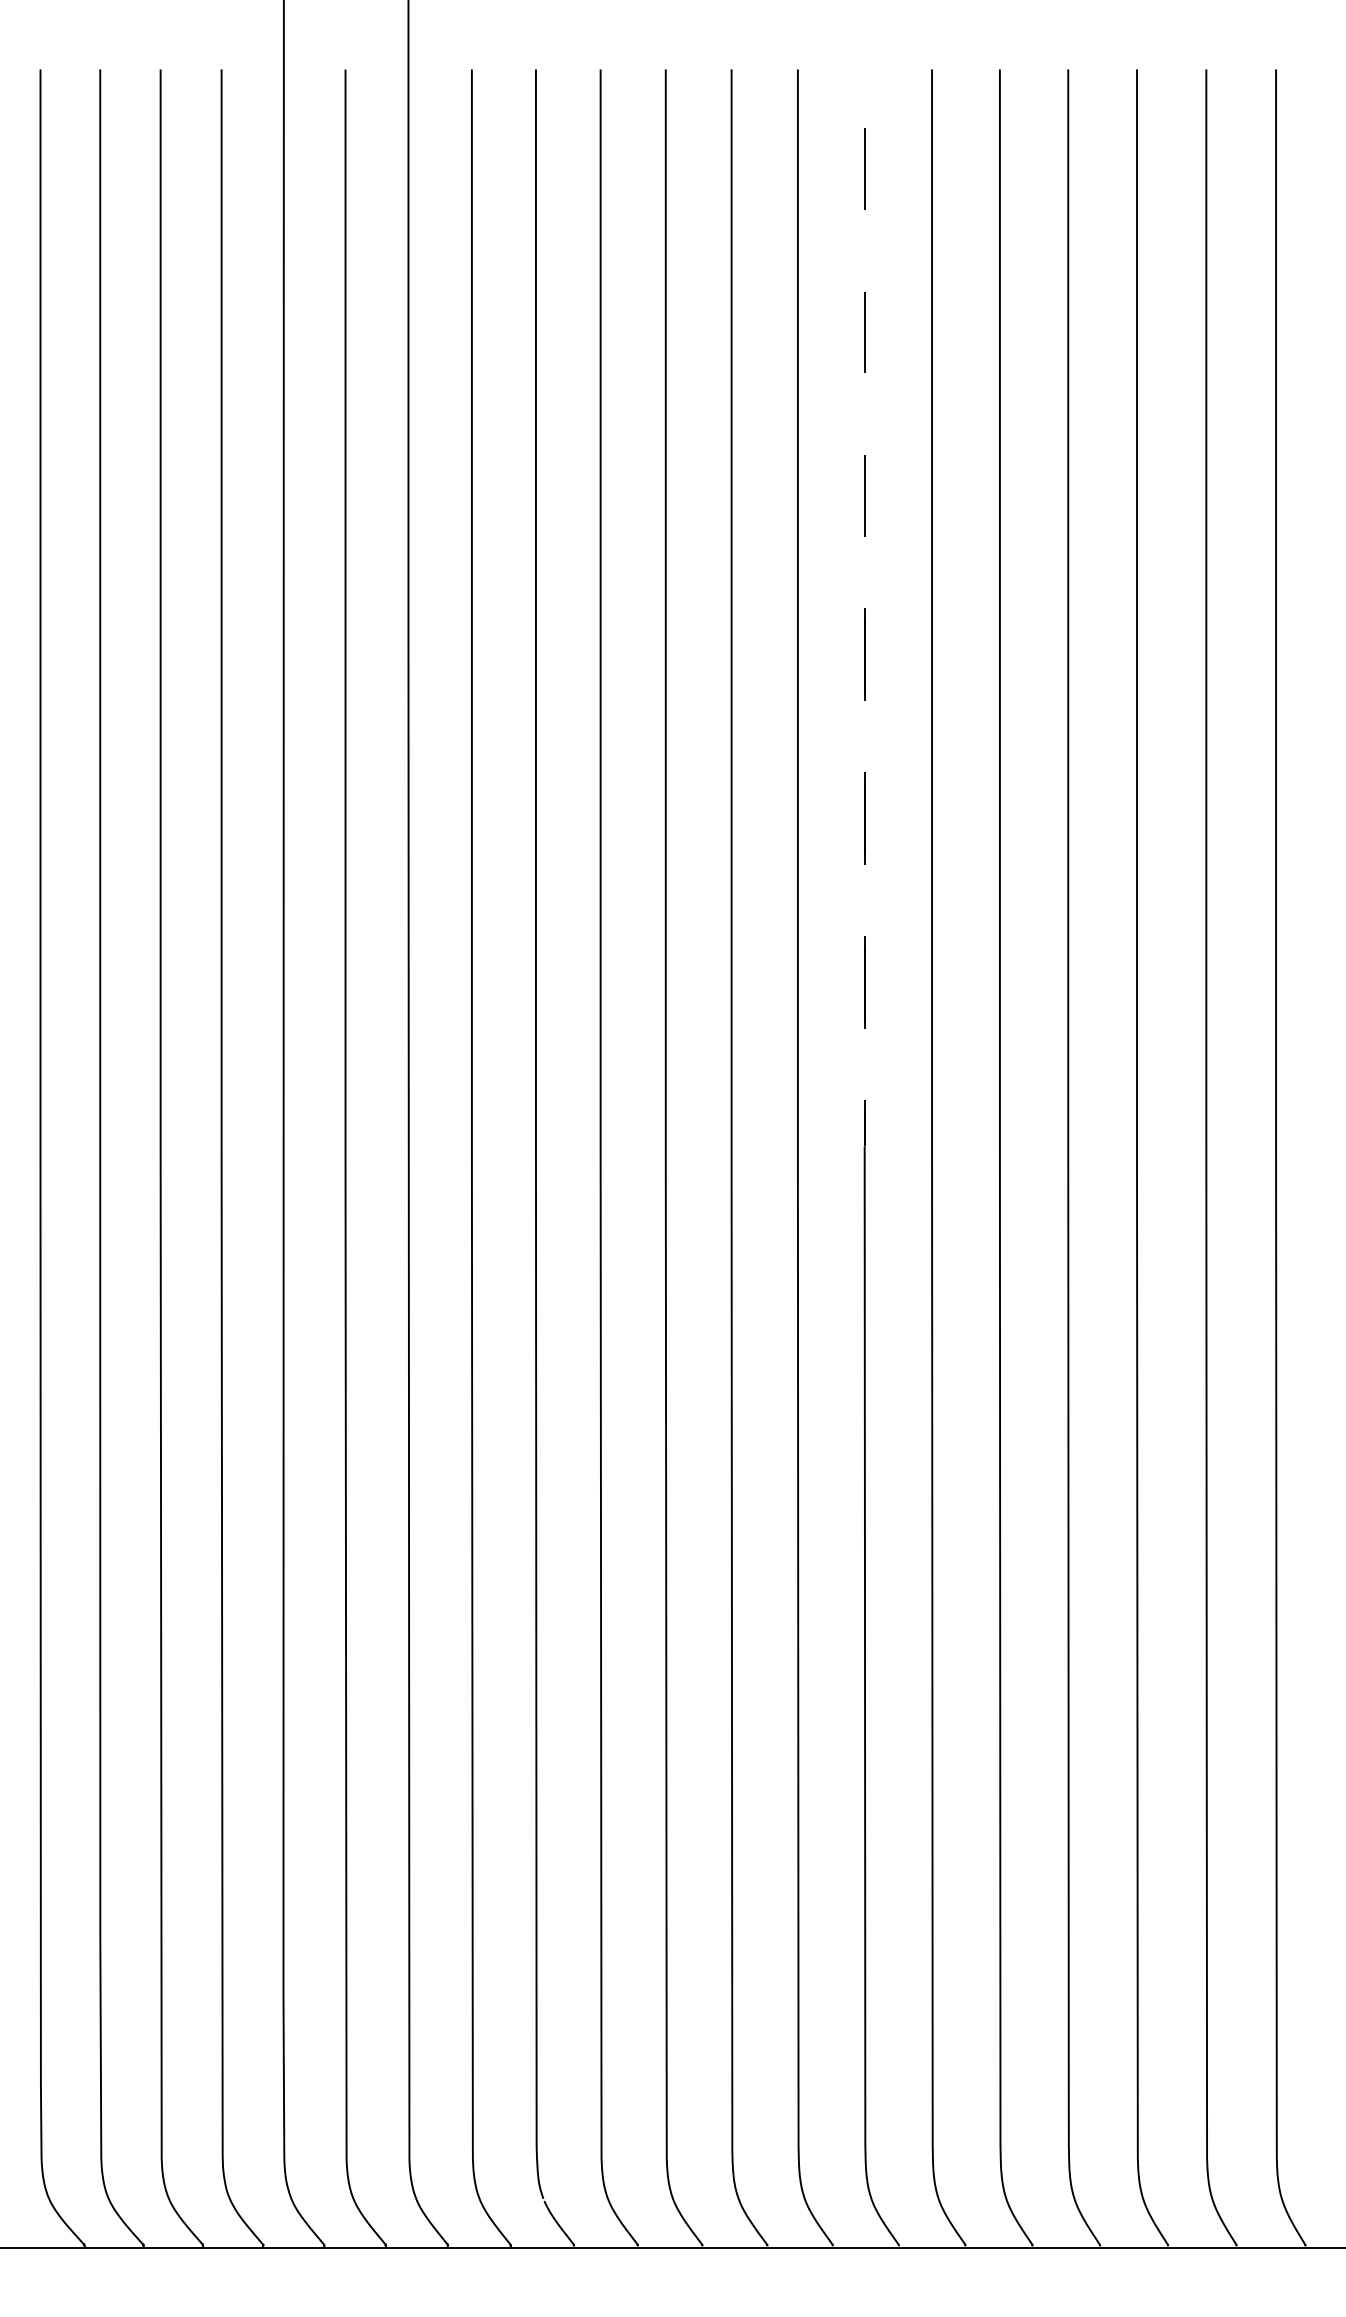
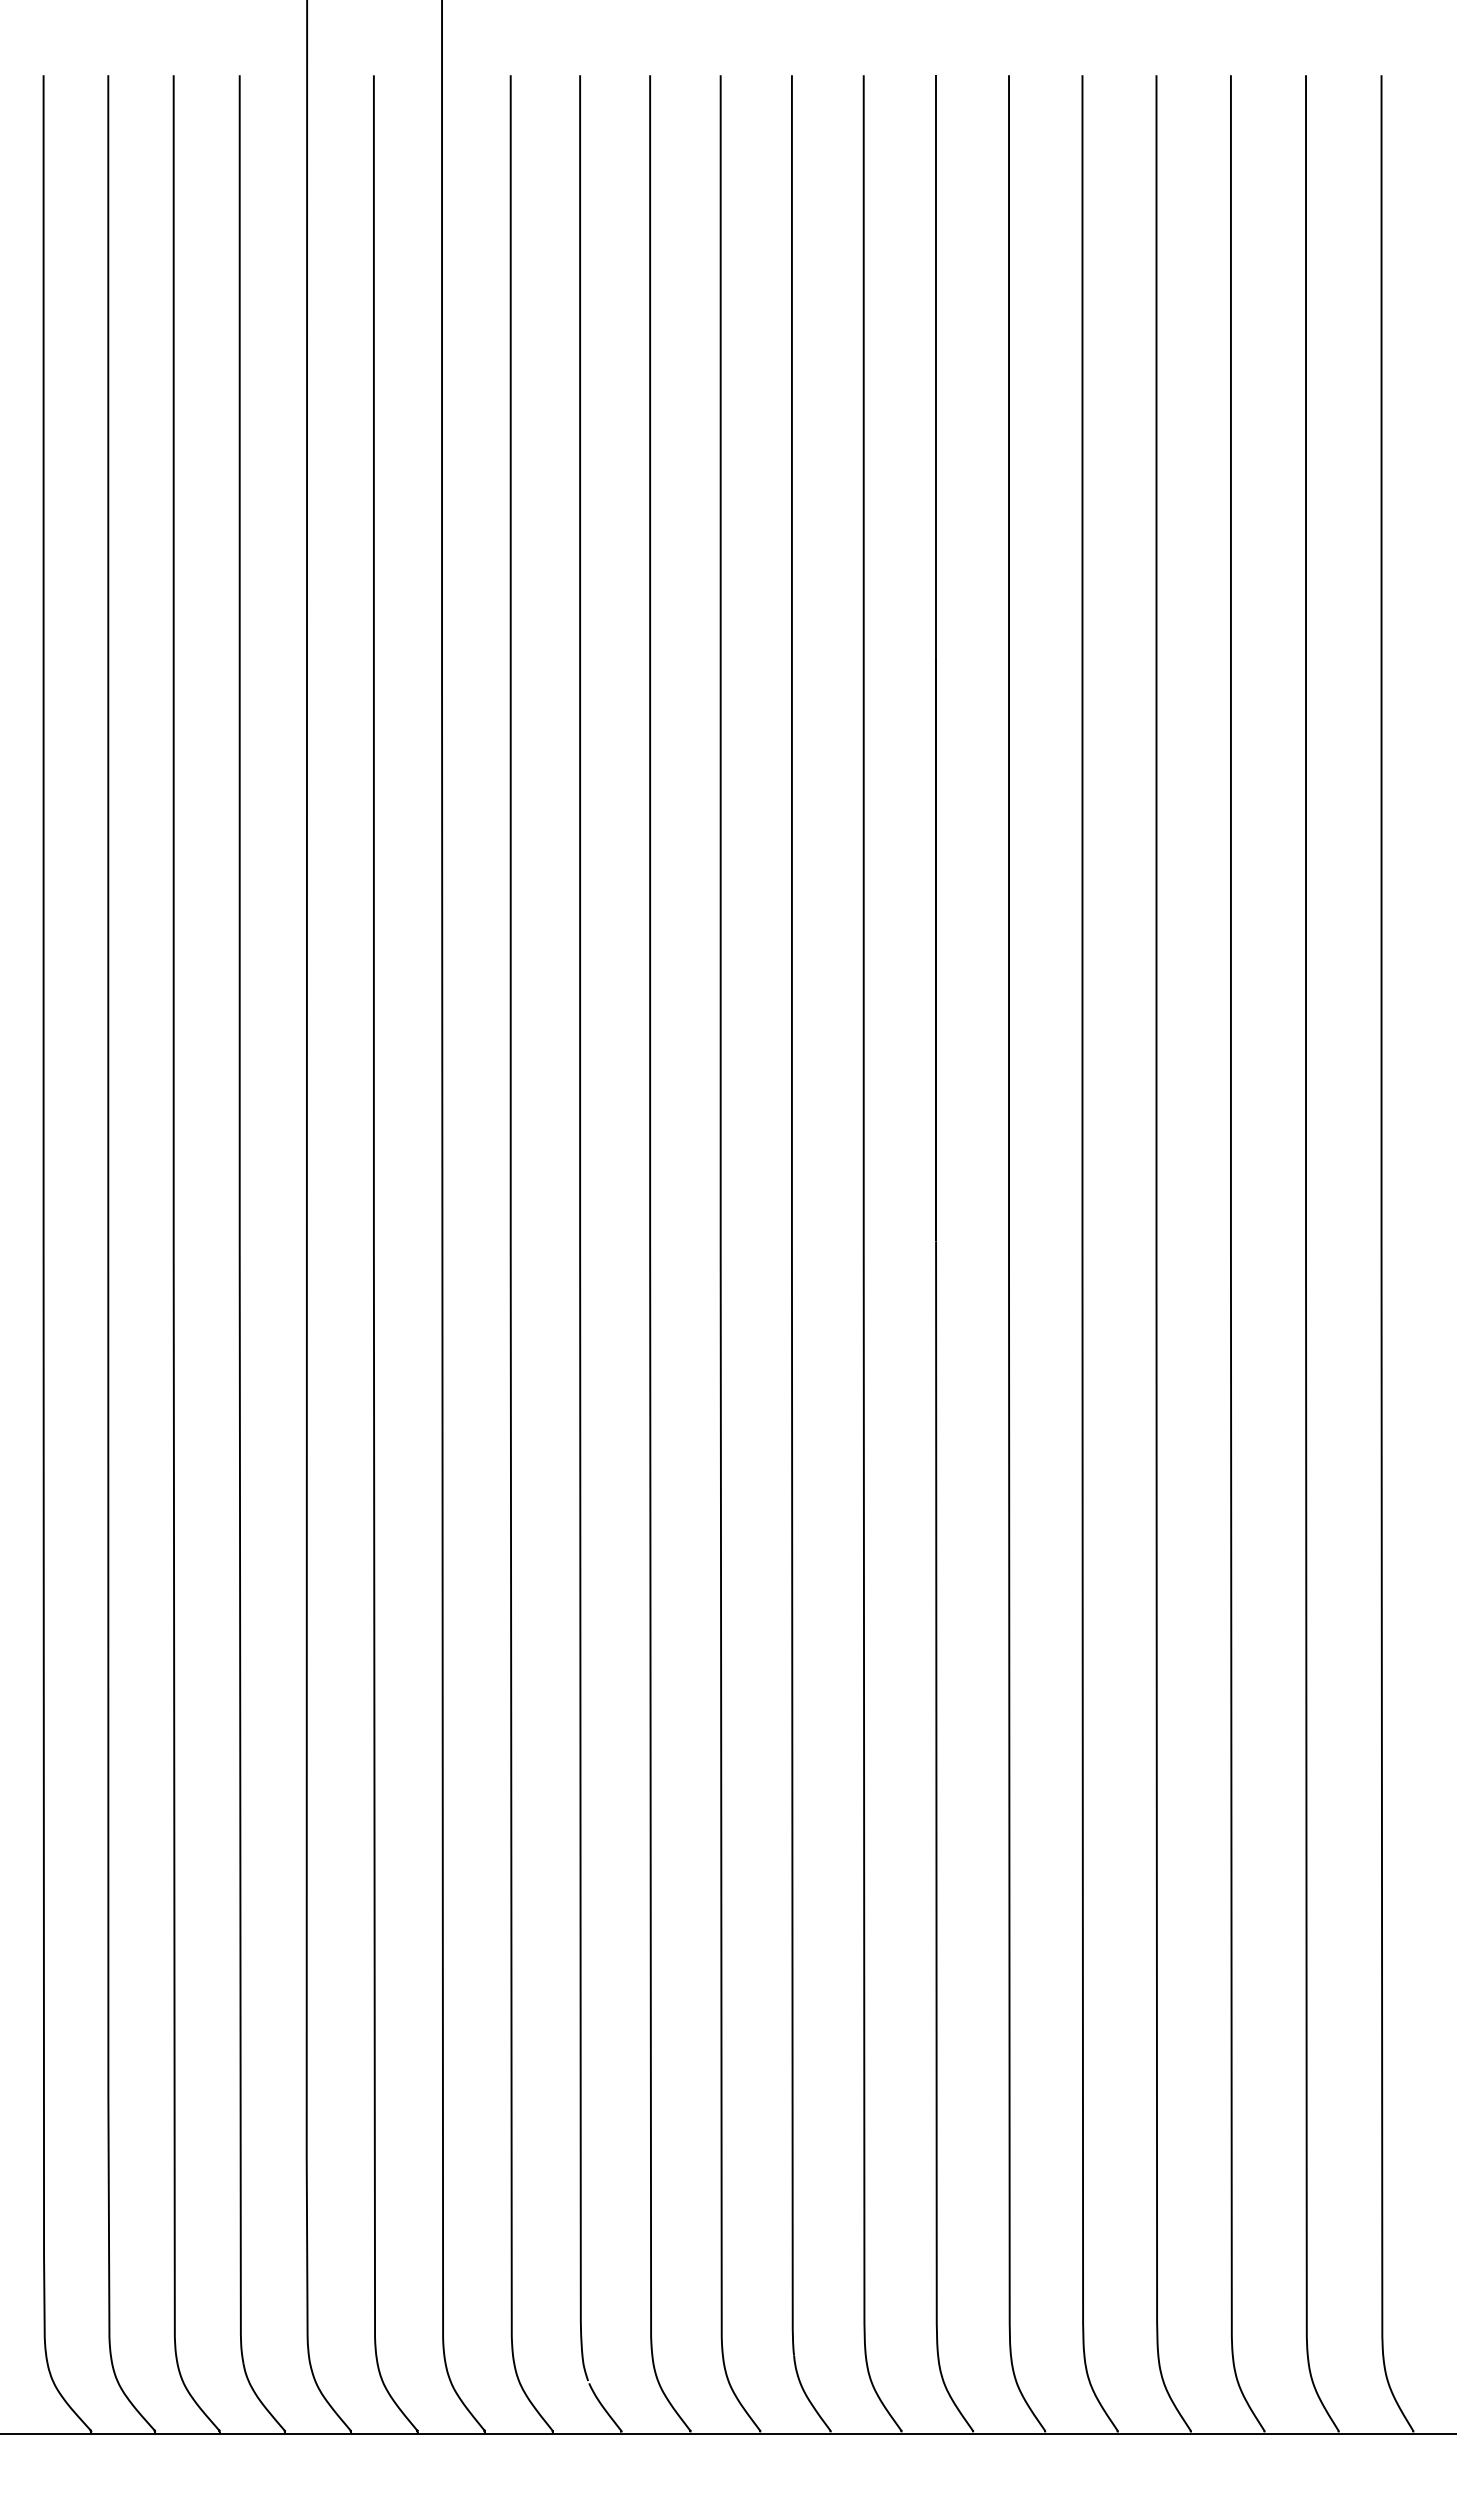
line: (865, 876) -> (936, 949), dashed -> solid

